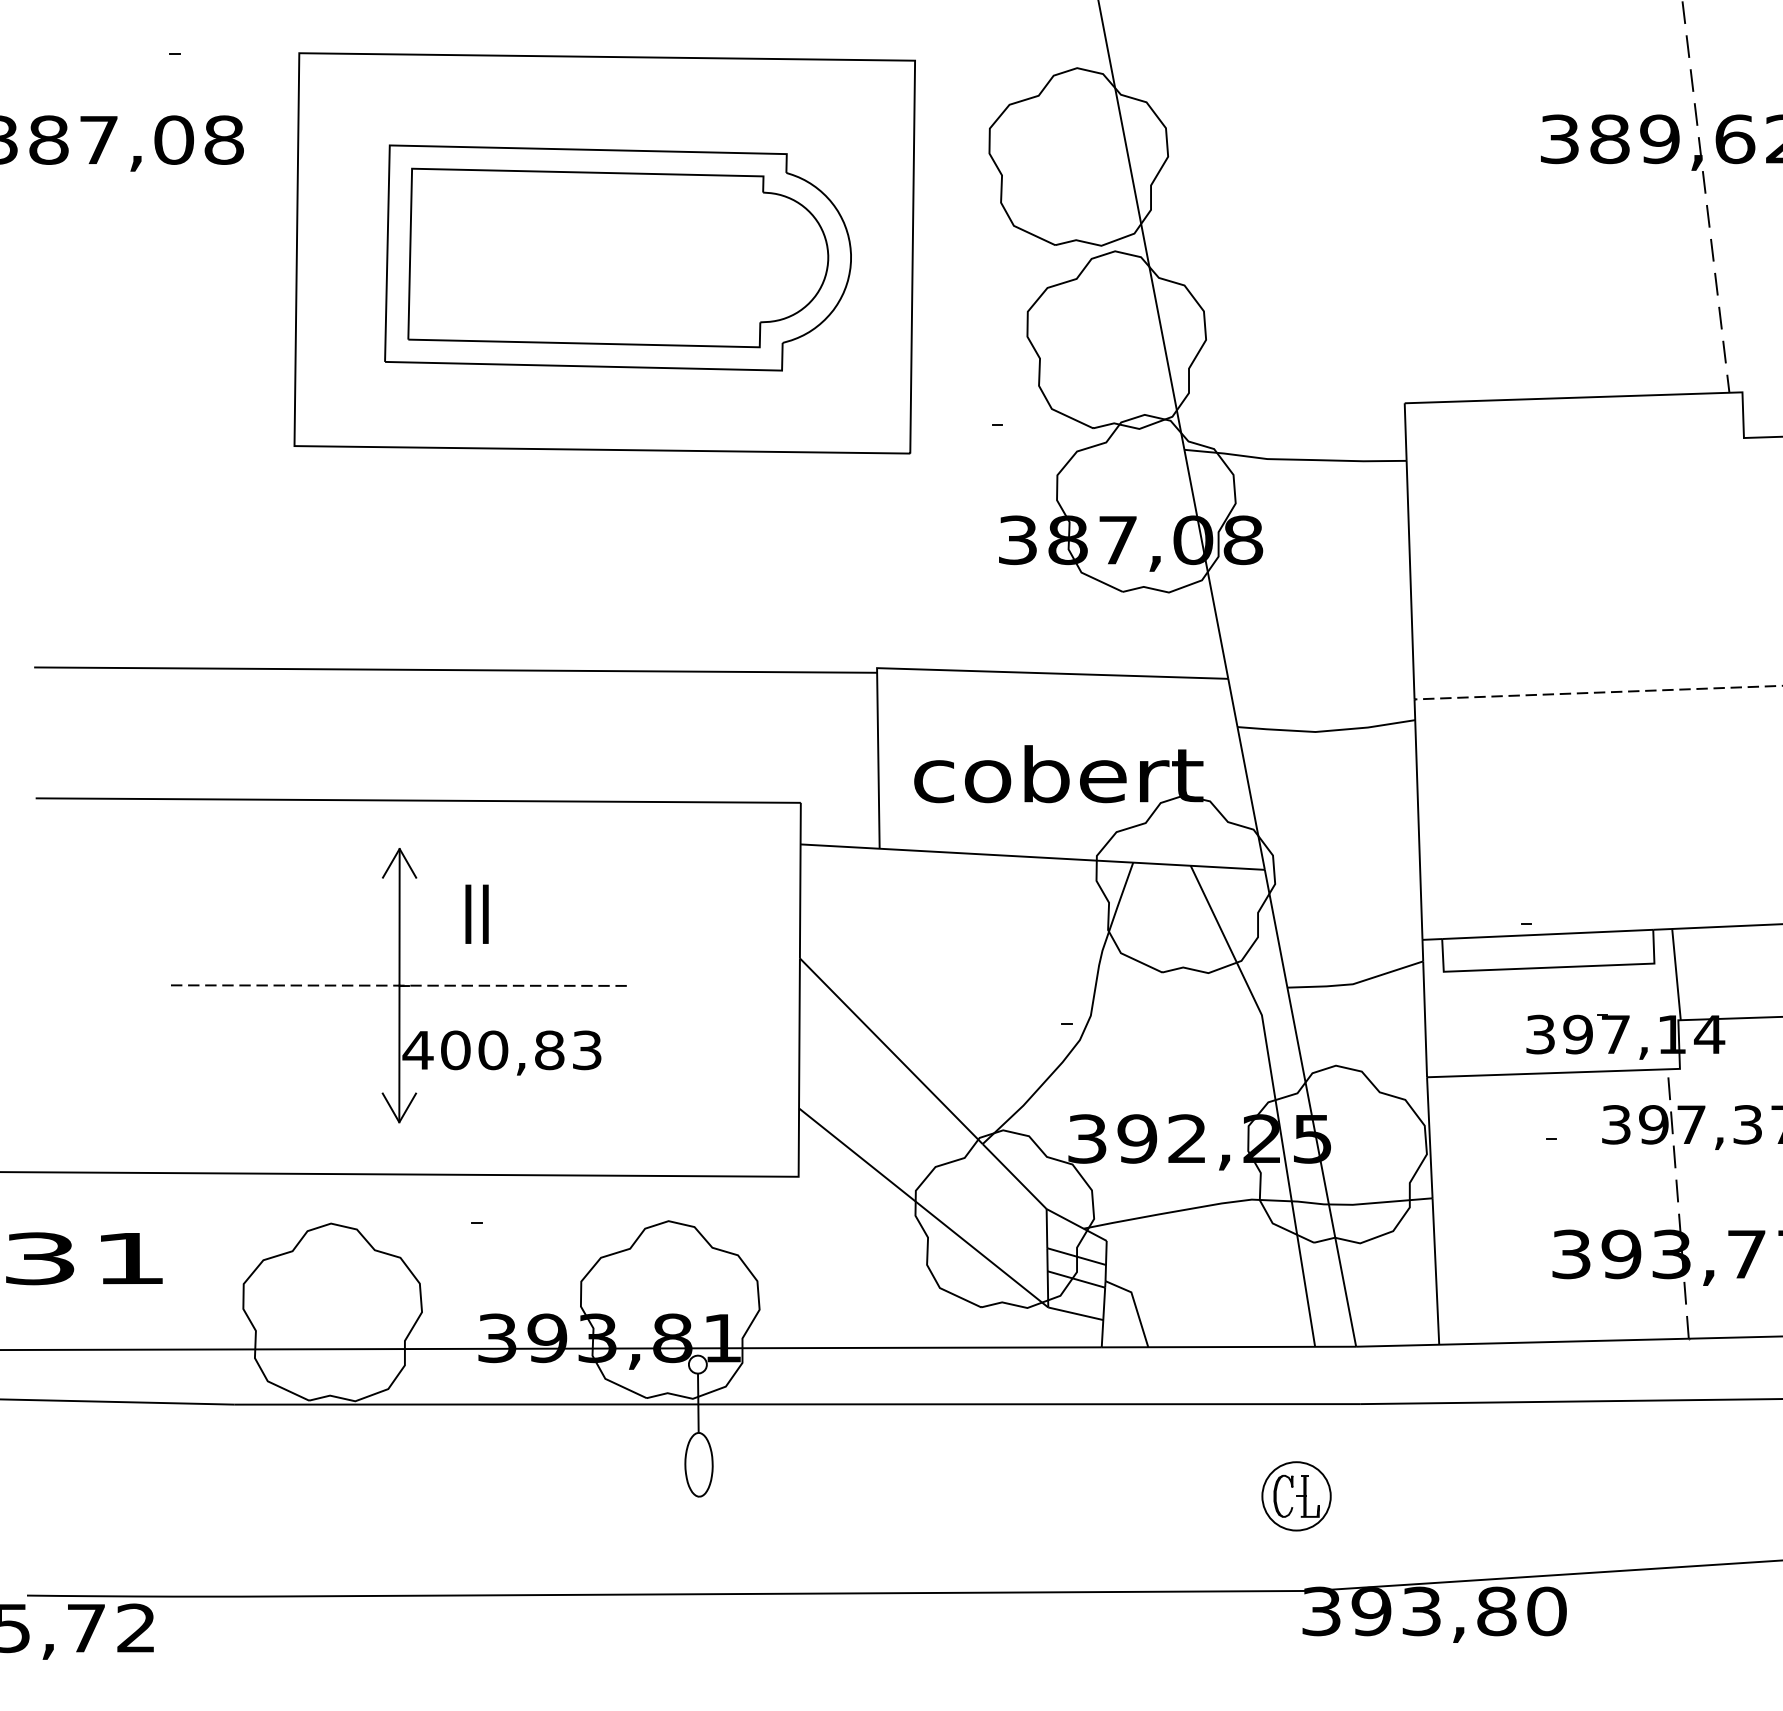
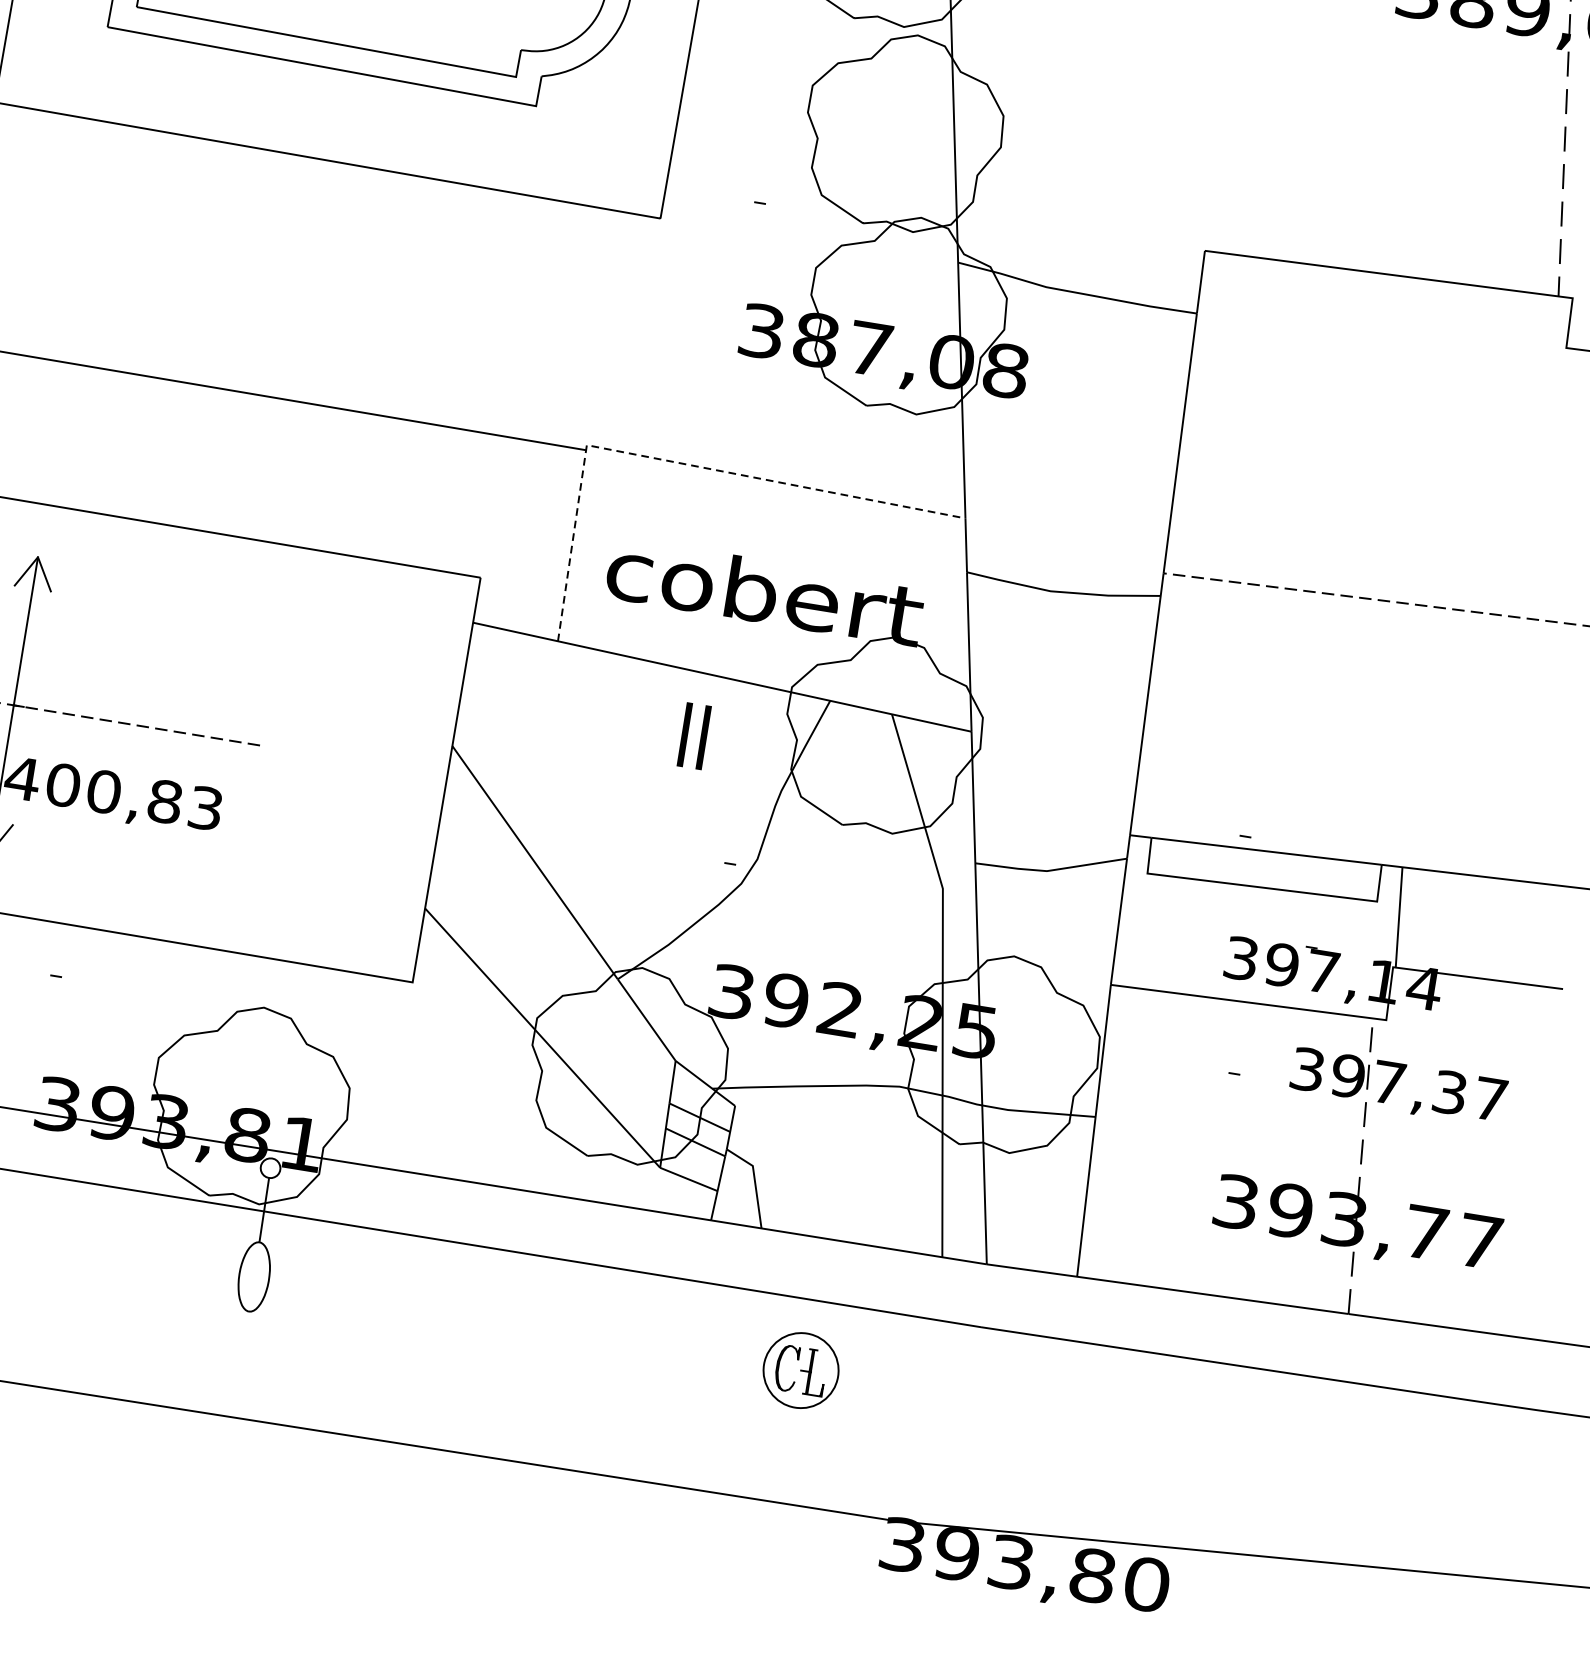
line: (961, 670) -> (677, 462), solid -> dashed
text: (476, 913) -> (693, 735), moved
part: (1296, 1496) -> (800, 1370), moved

